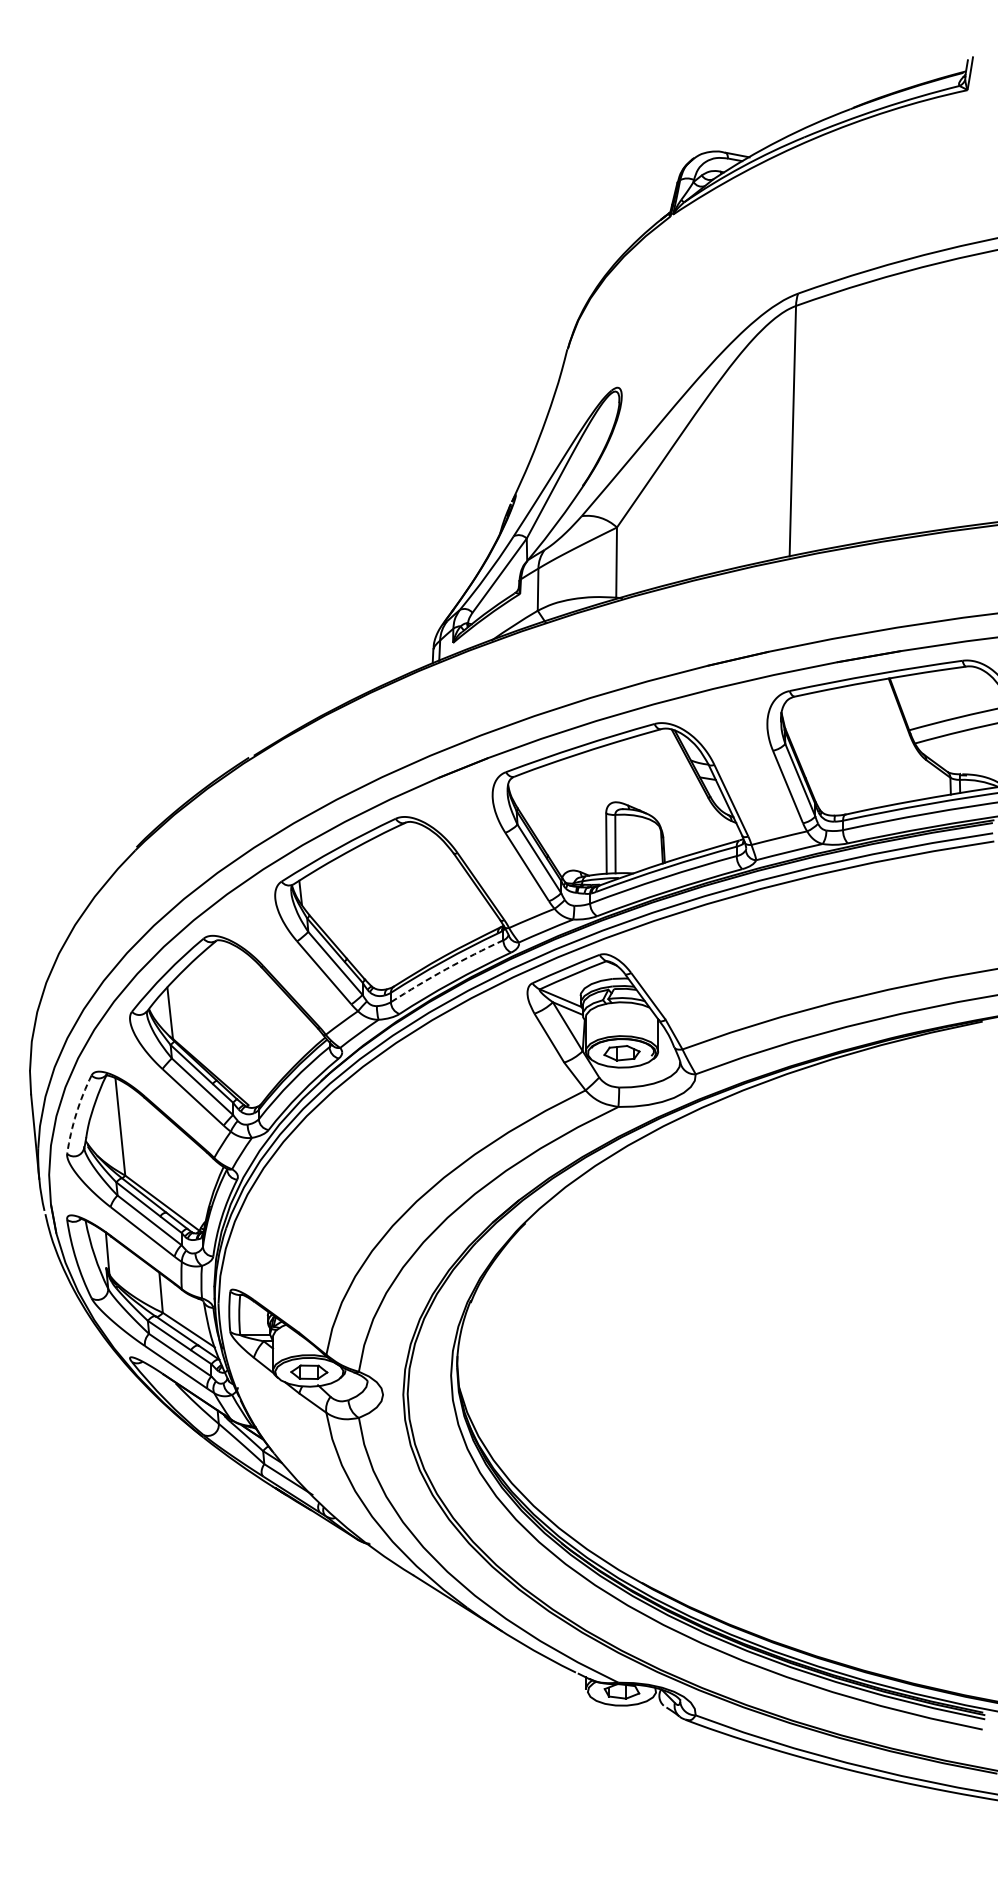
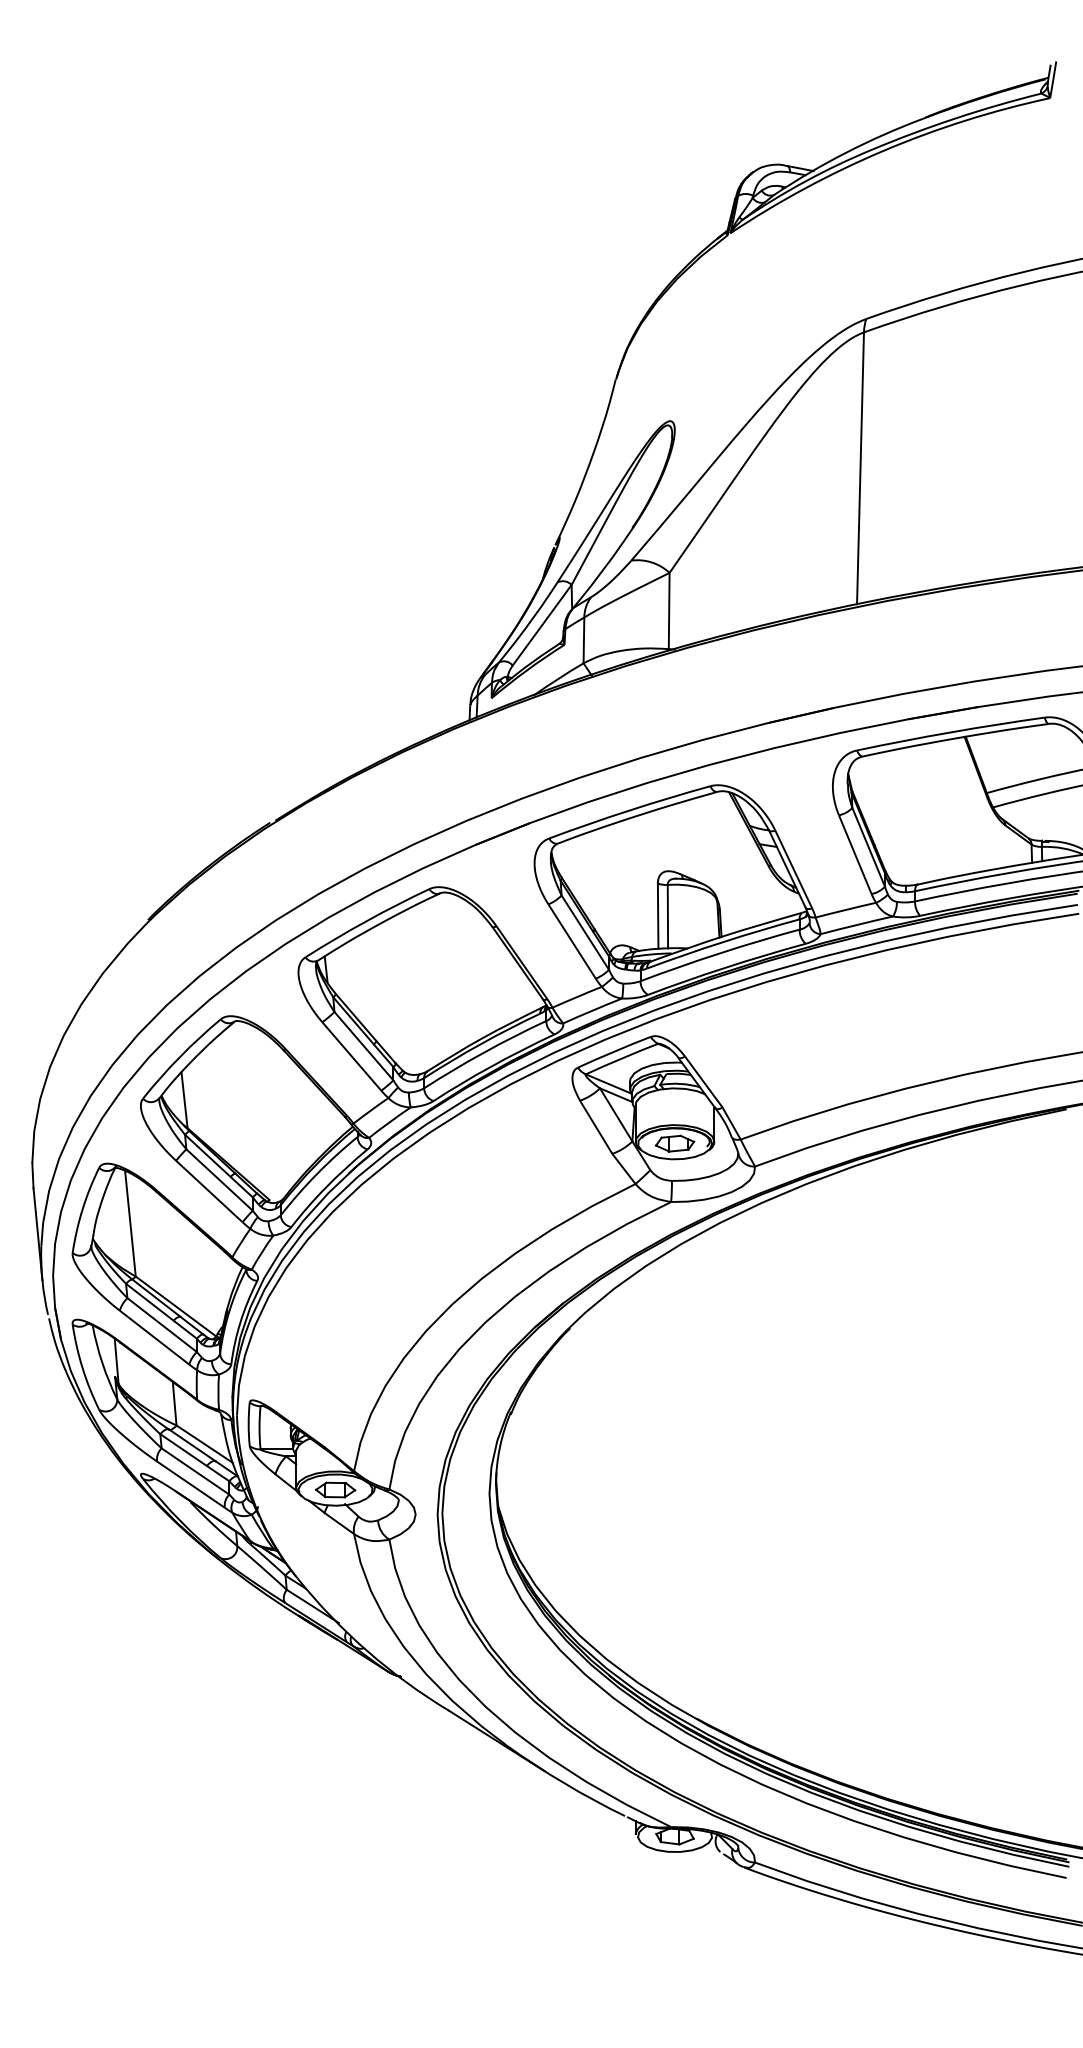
arc: (446, 969) -> (484, 1052), dashed -> solid
arc: (76, 1113) -> (82, 1209), dashed -> solid

